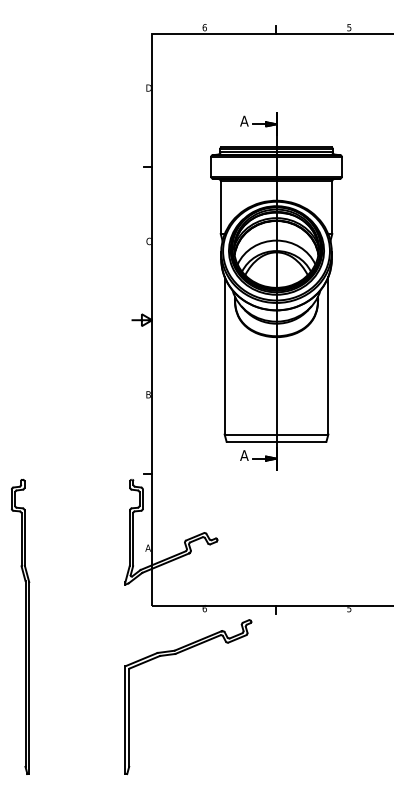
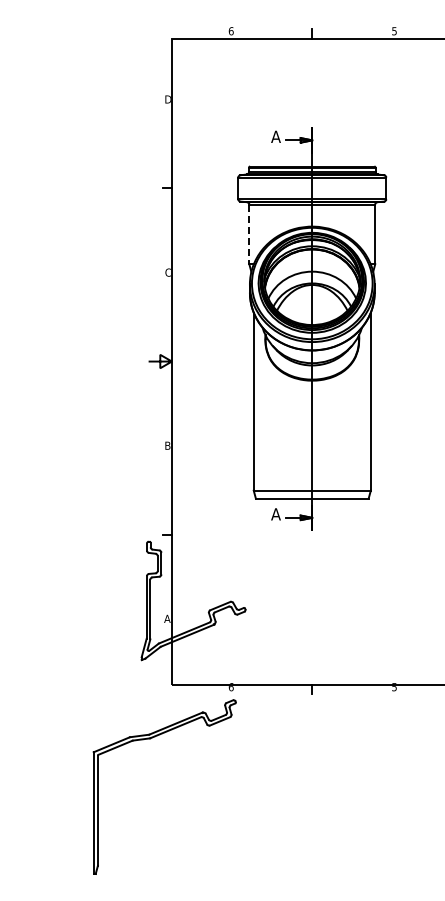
line: (220, 207) -> (249, 234), solid -> dashed
part: (19, 626) -> (22, 707), removed
part: (175, 654) -> (150, 739), moved

